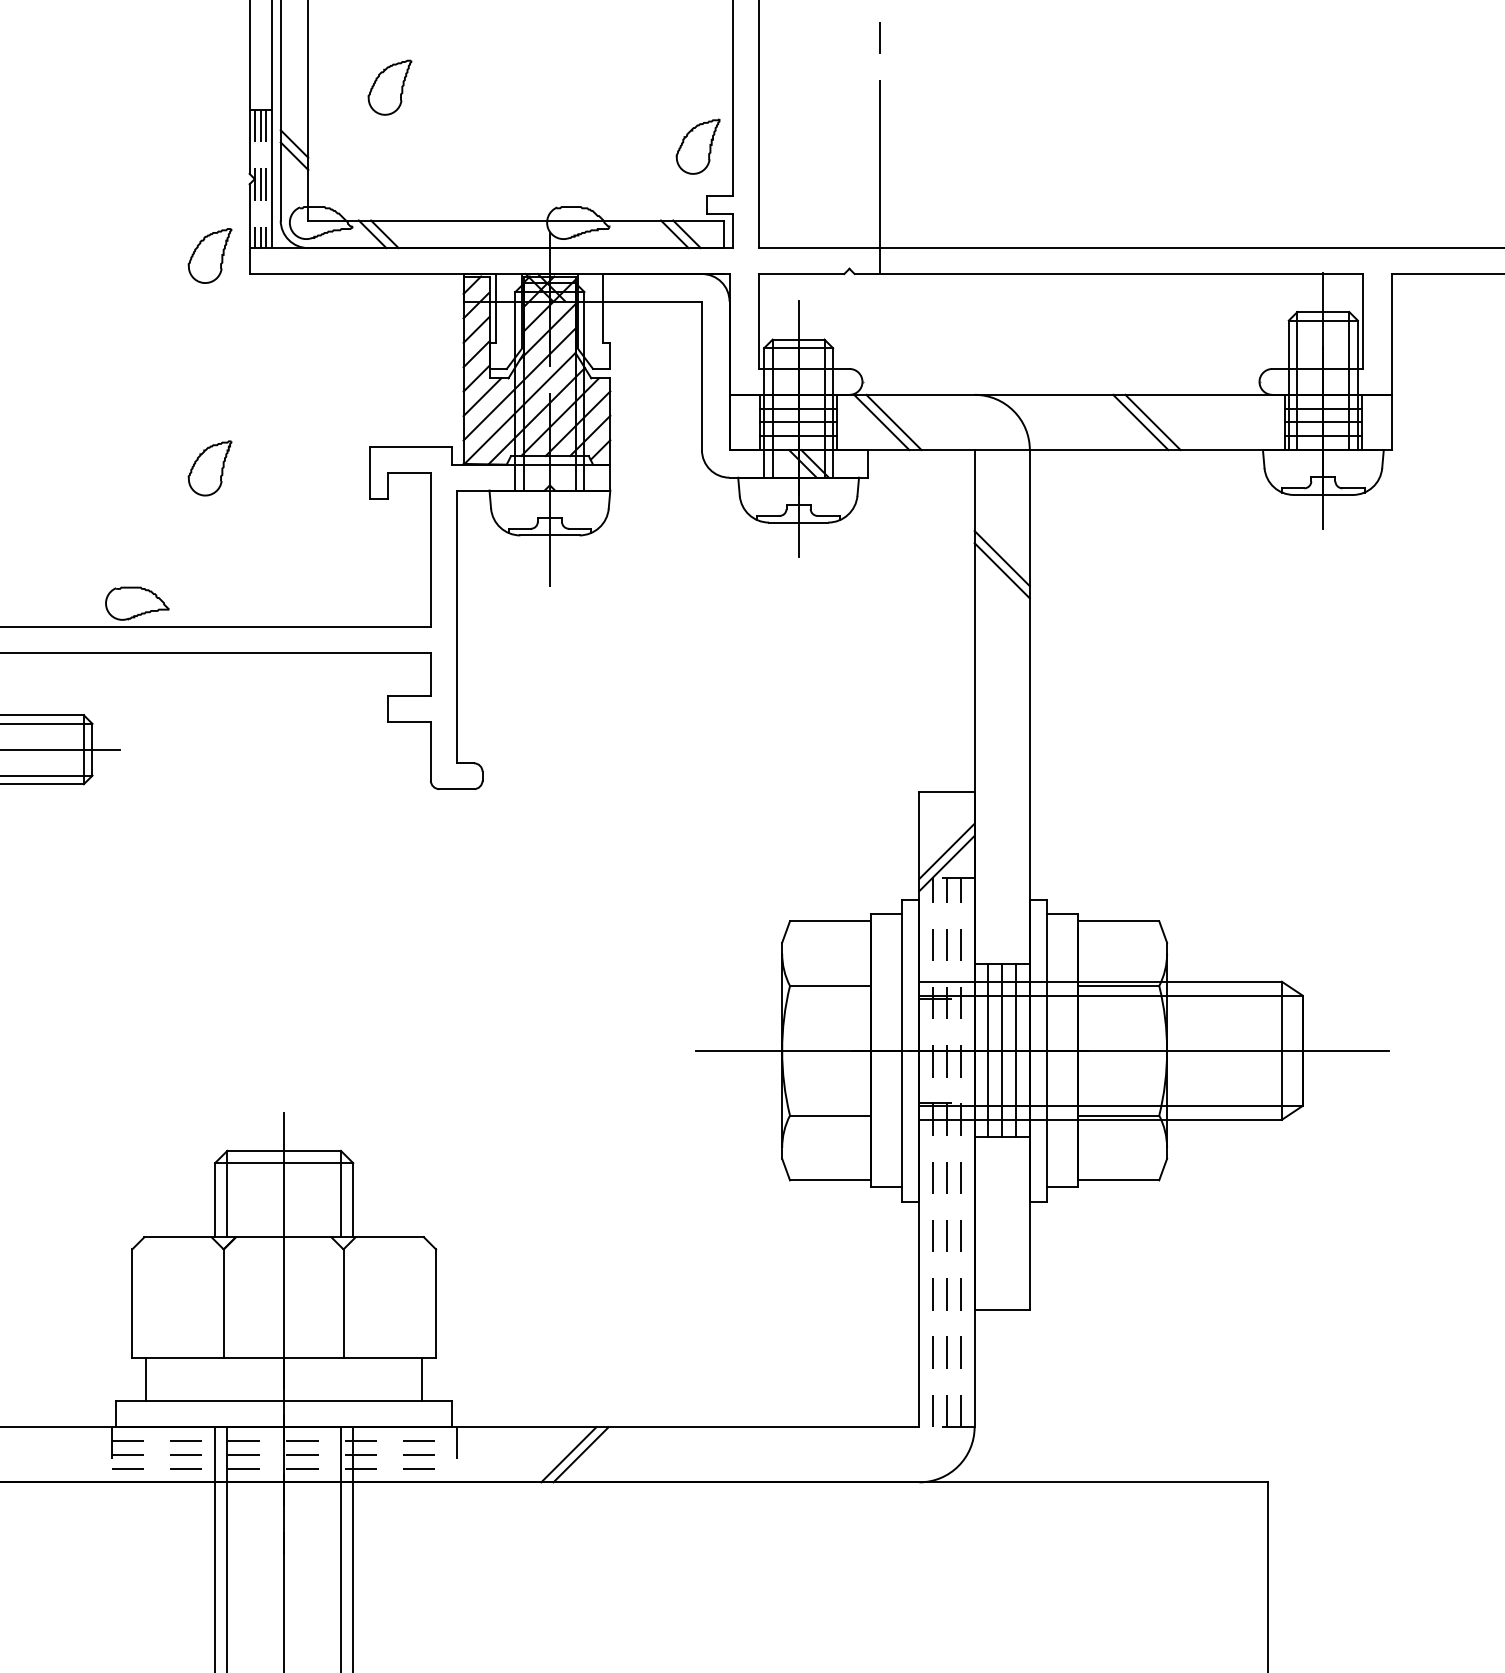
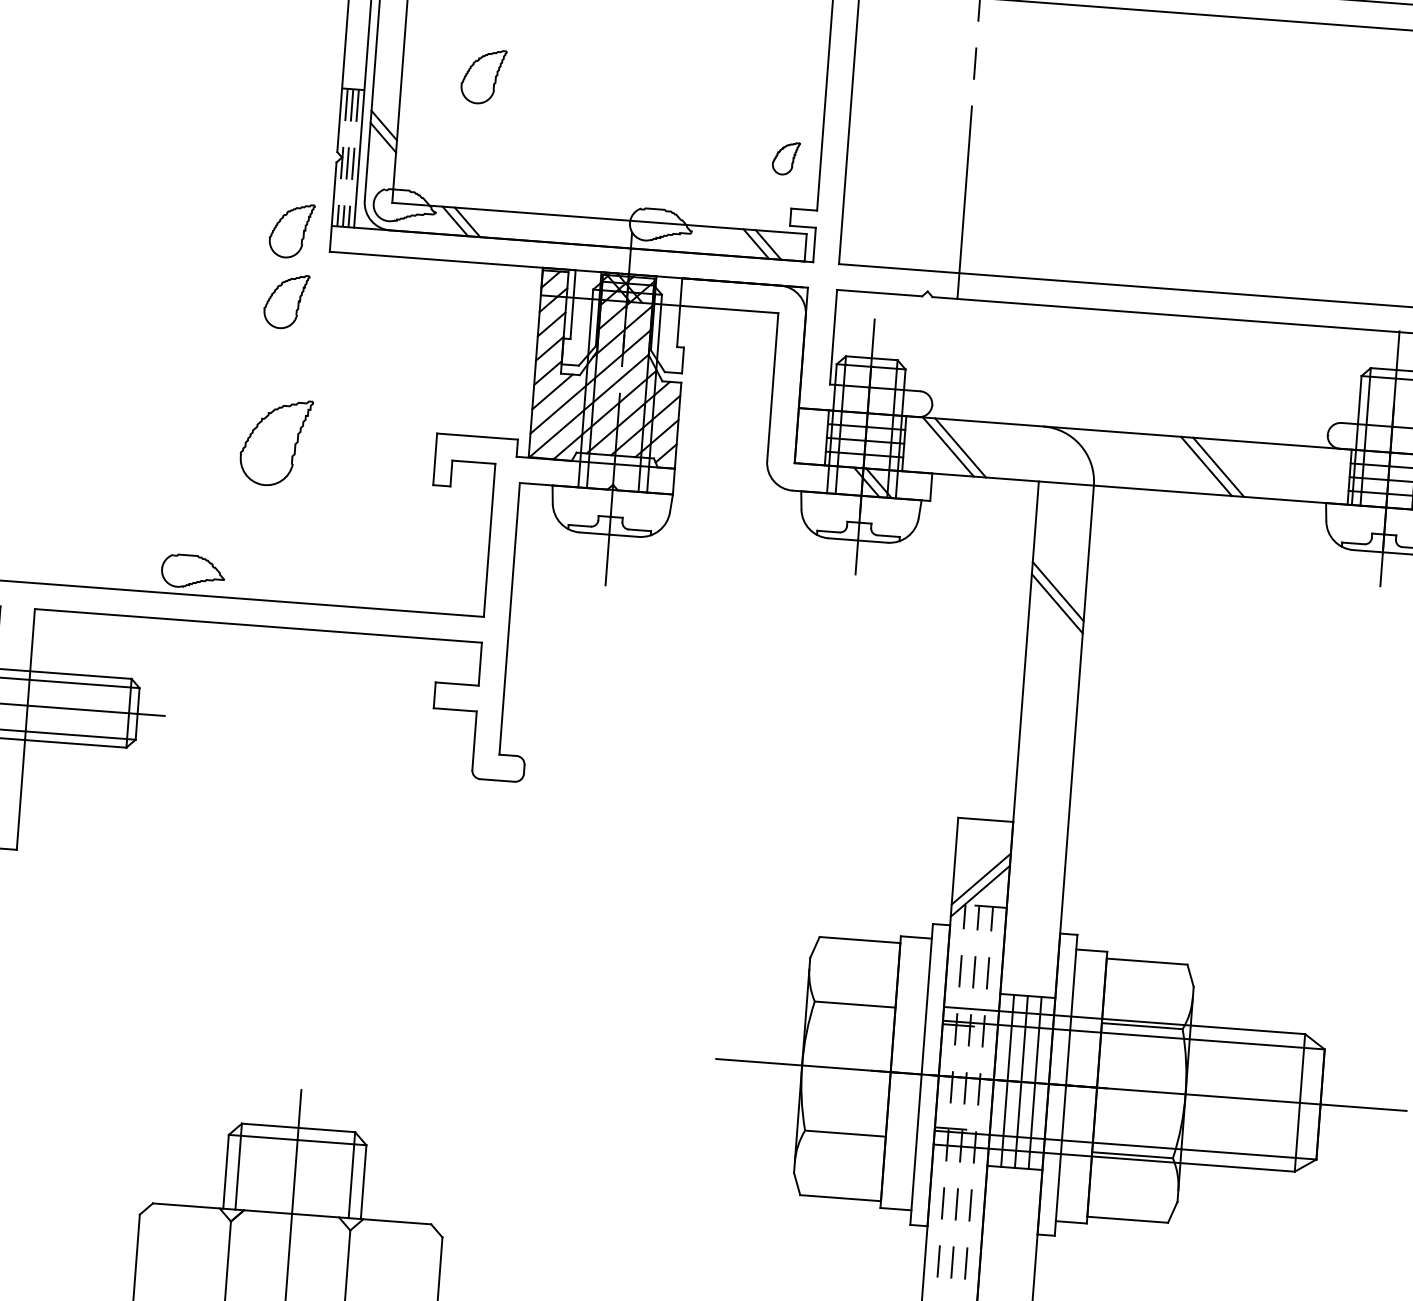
part: (697, 146) -> (785, 158), size x0.6
part: (209, 326) -> (285, 301), added
part: (209, 468) -> (275, 442), size x1.6

